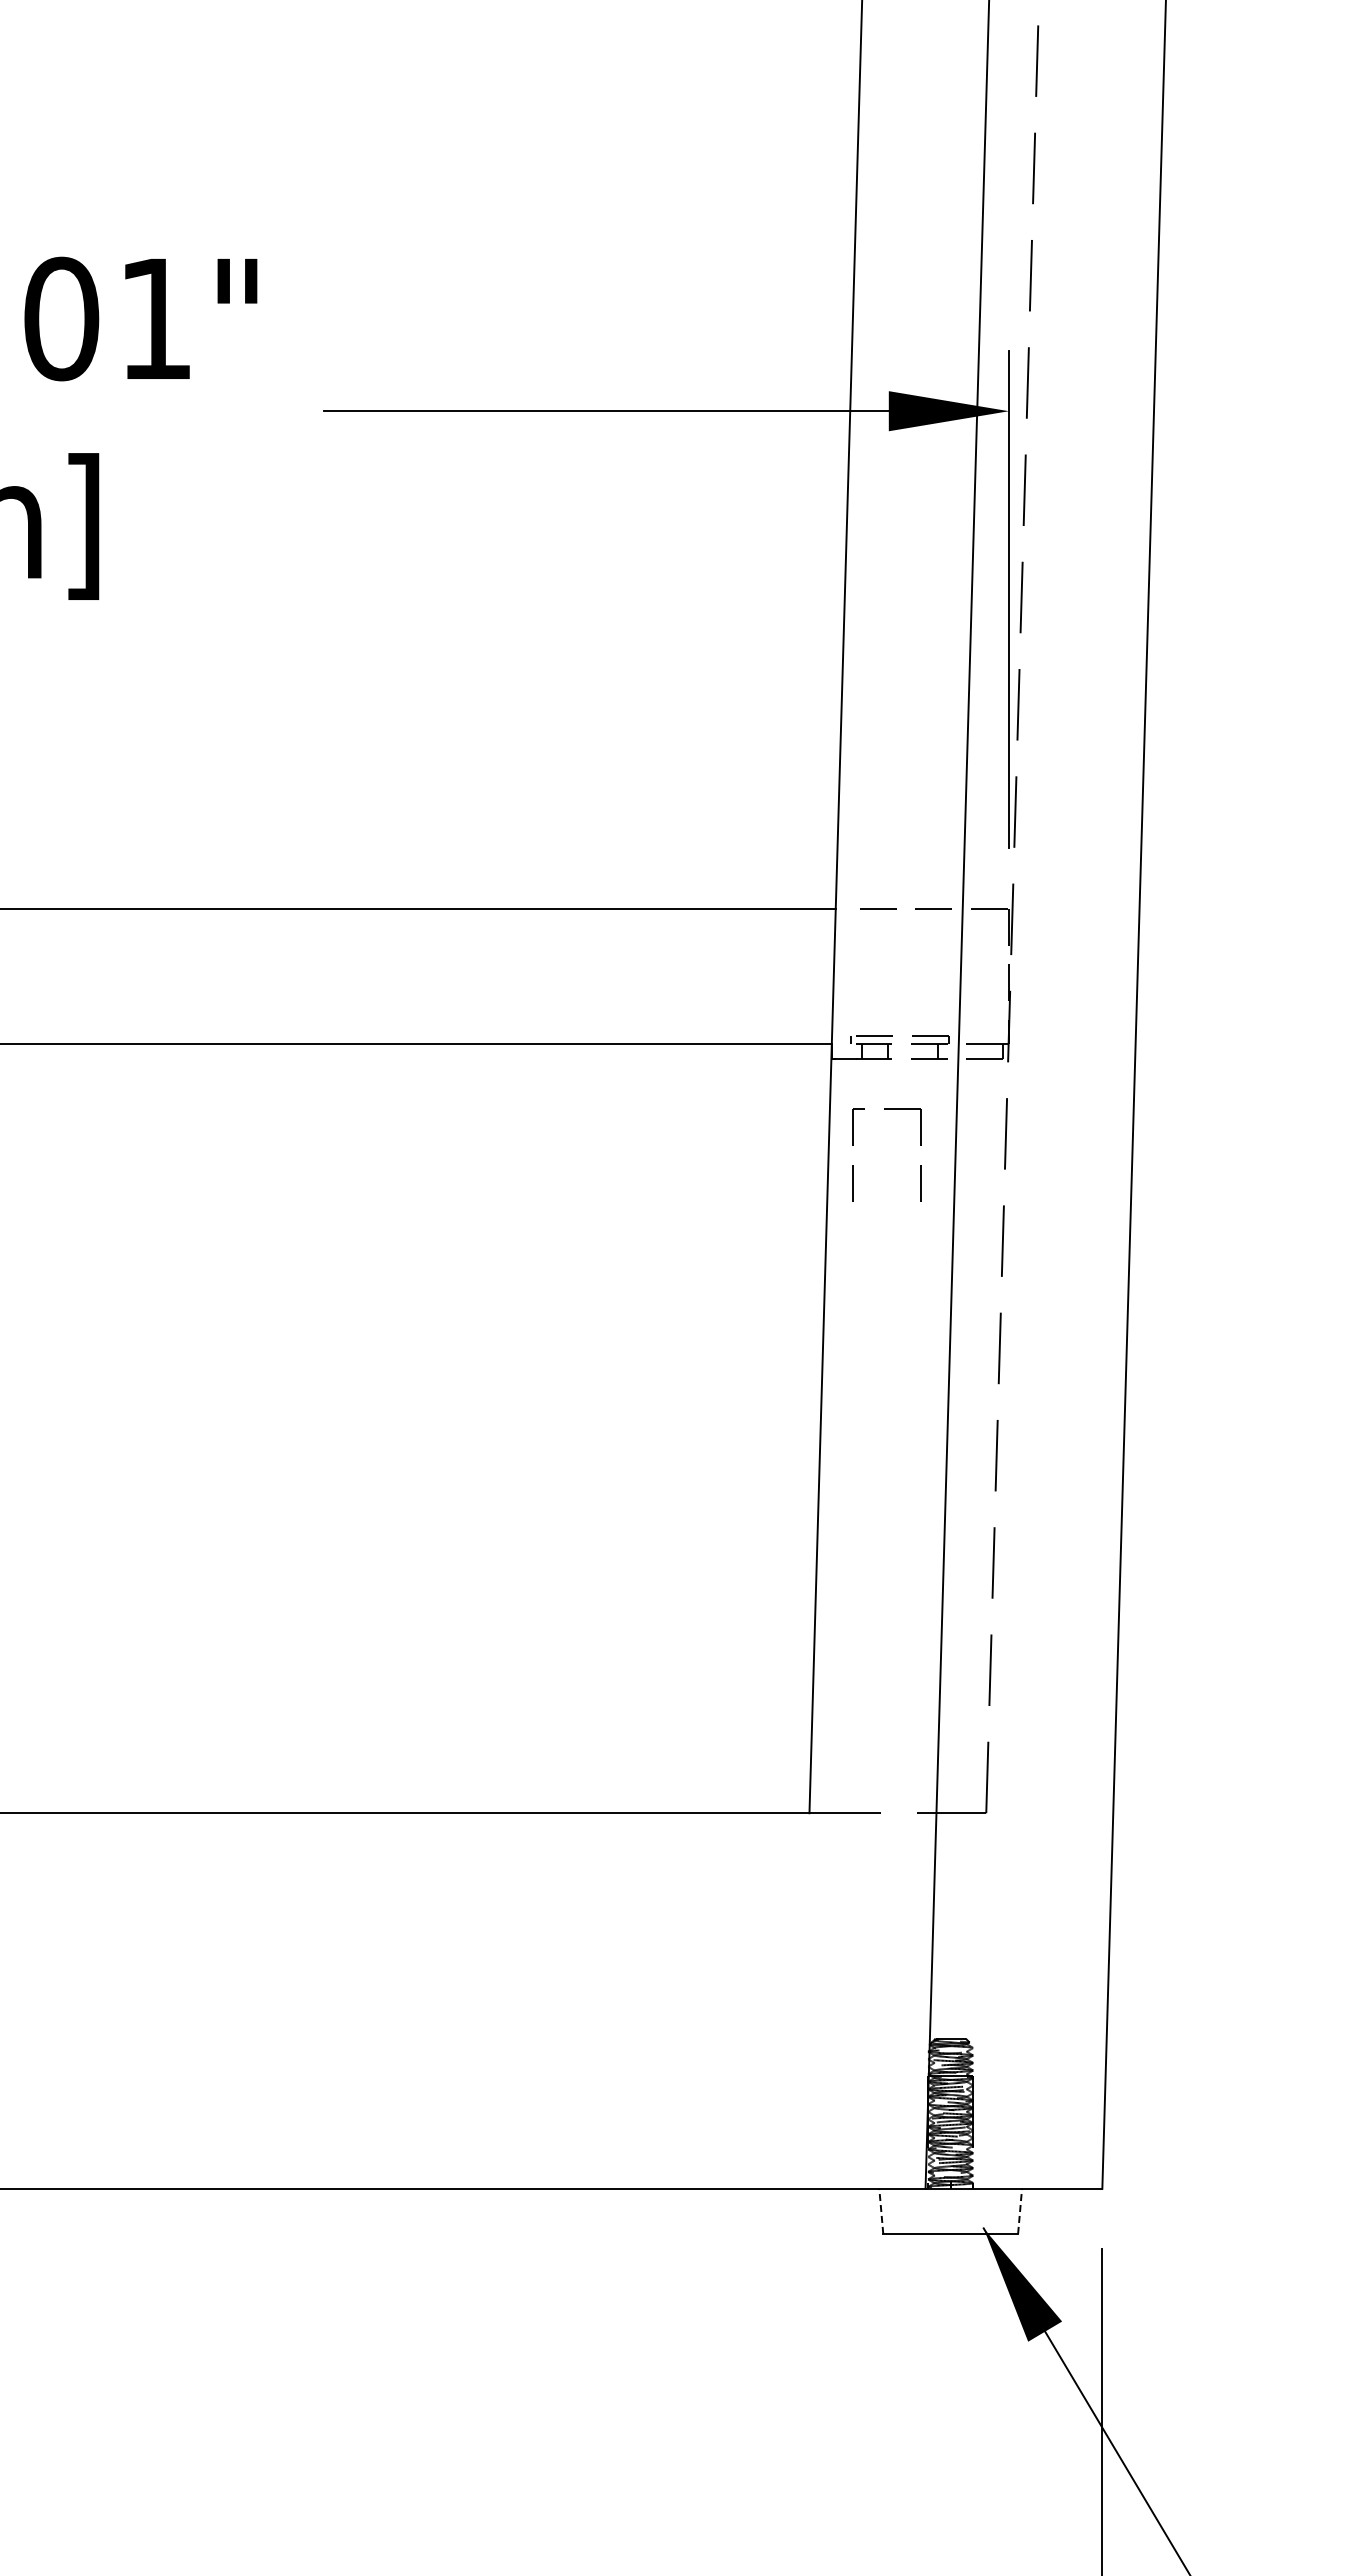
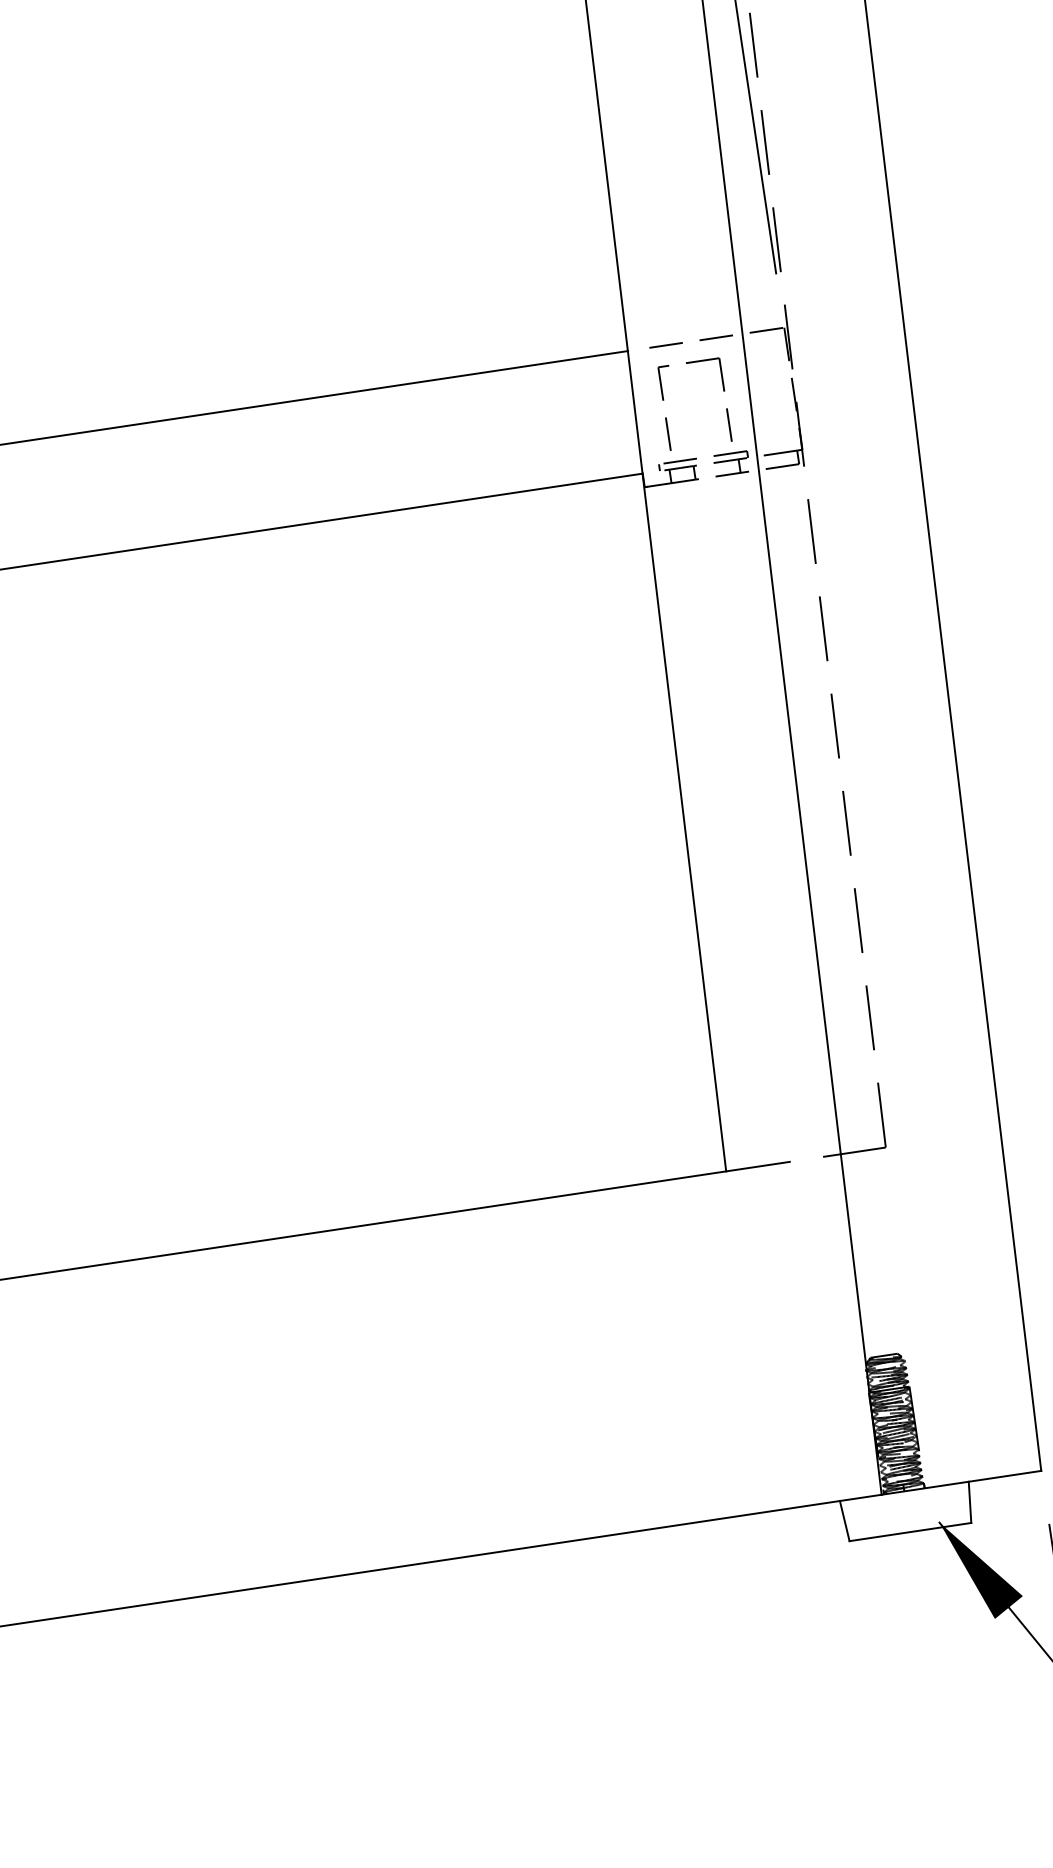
part: (853, 1145) -> (663, 400), moved
line: (881, 2211) -> (844, 1521), dashed -> solid
line: (1020, 2211) -> (970, 1502), dashed -> solid

